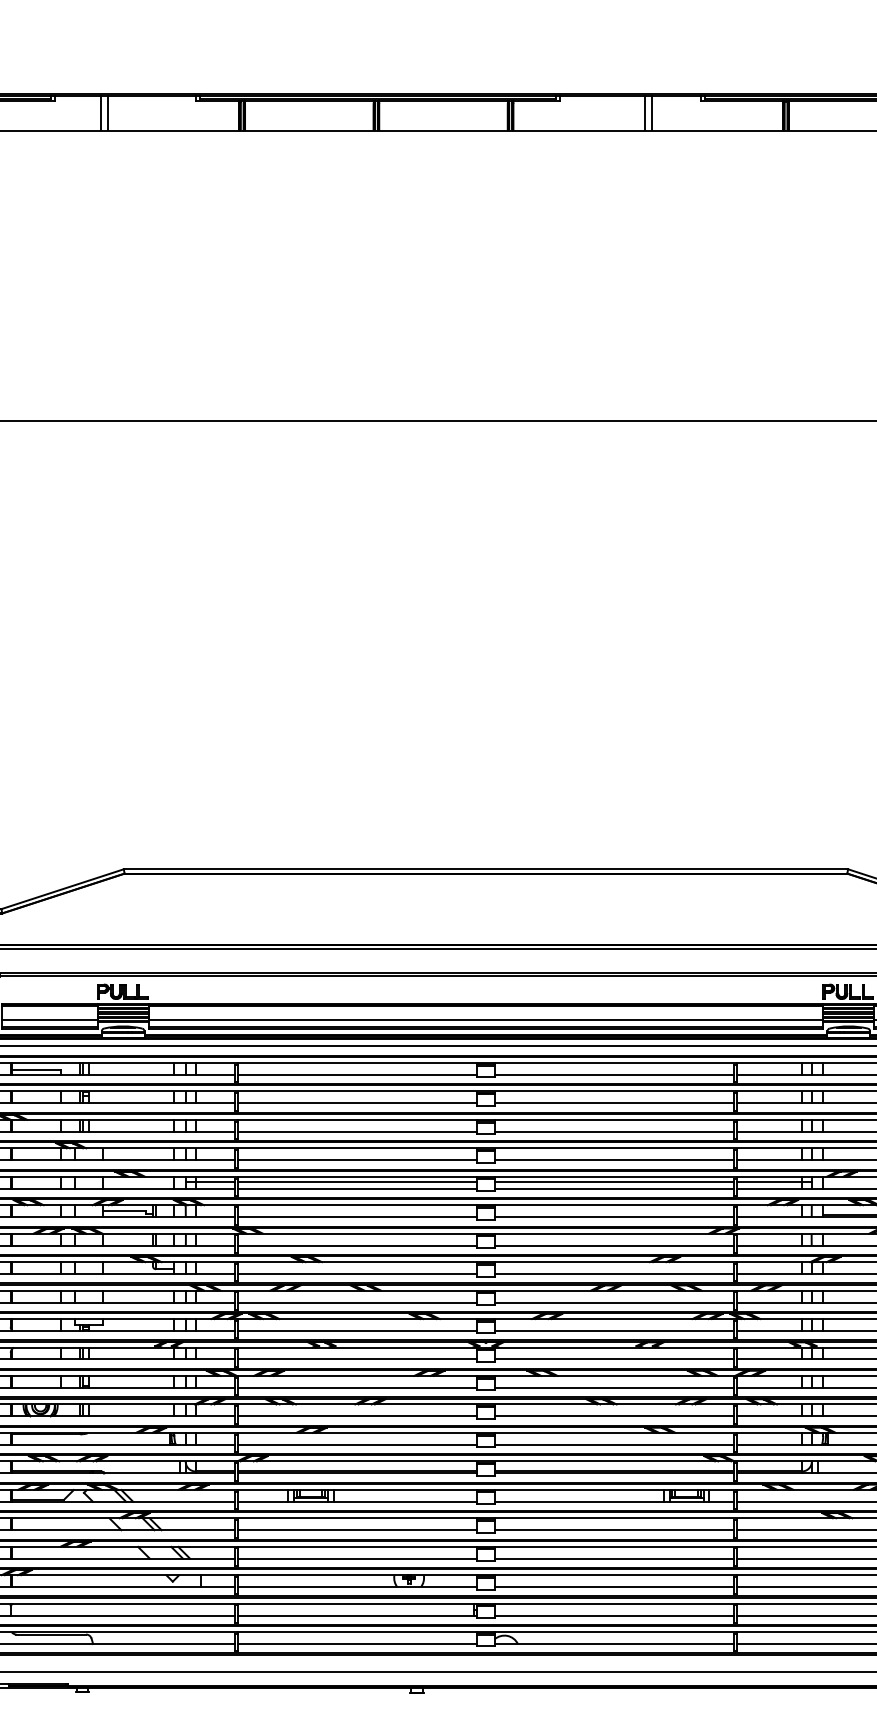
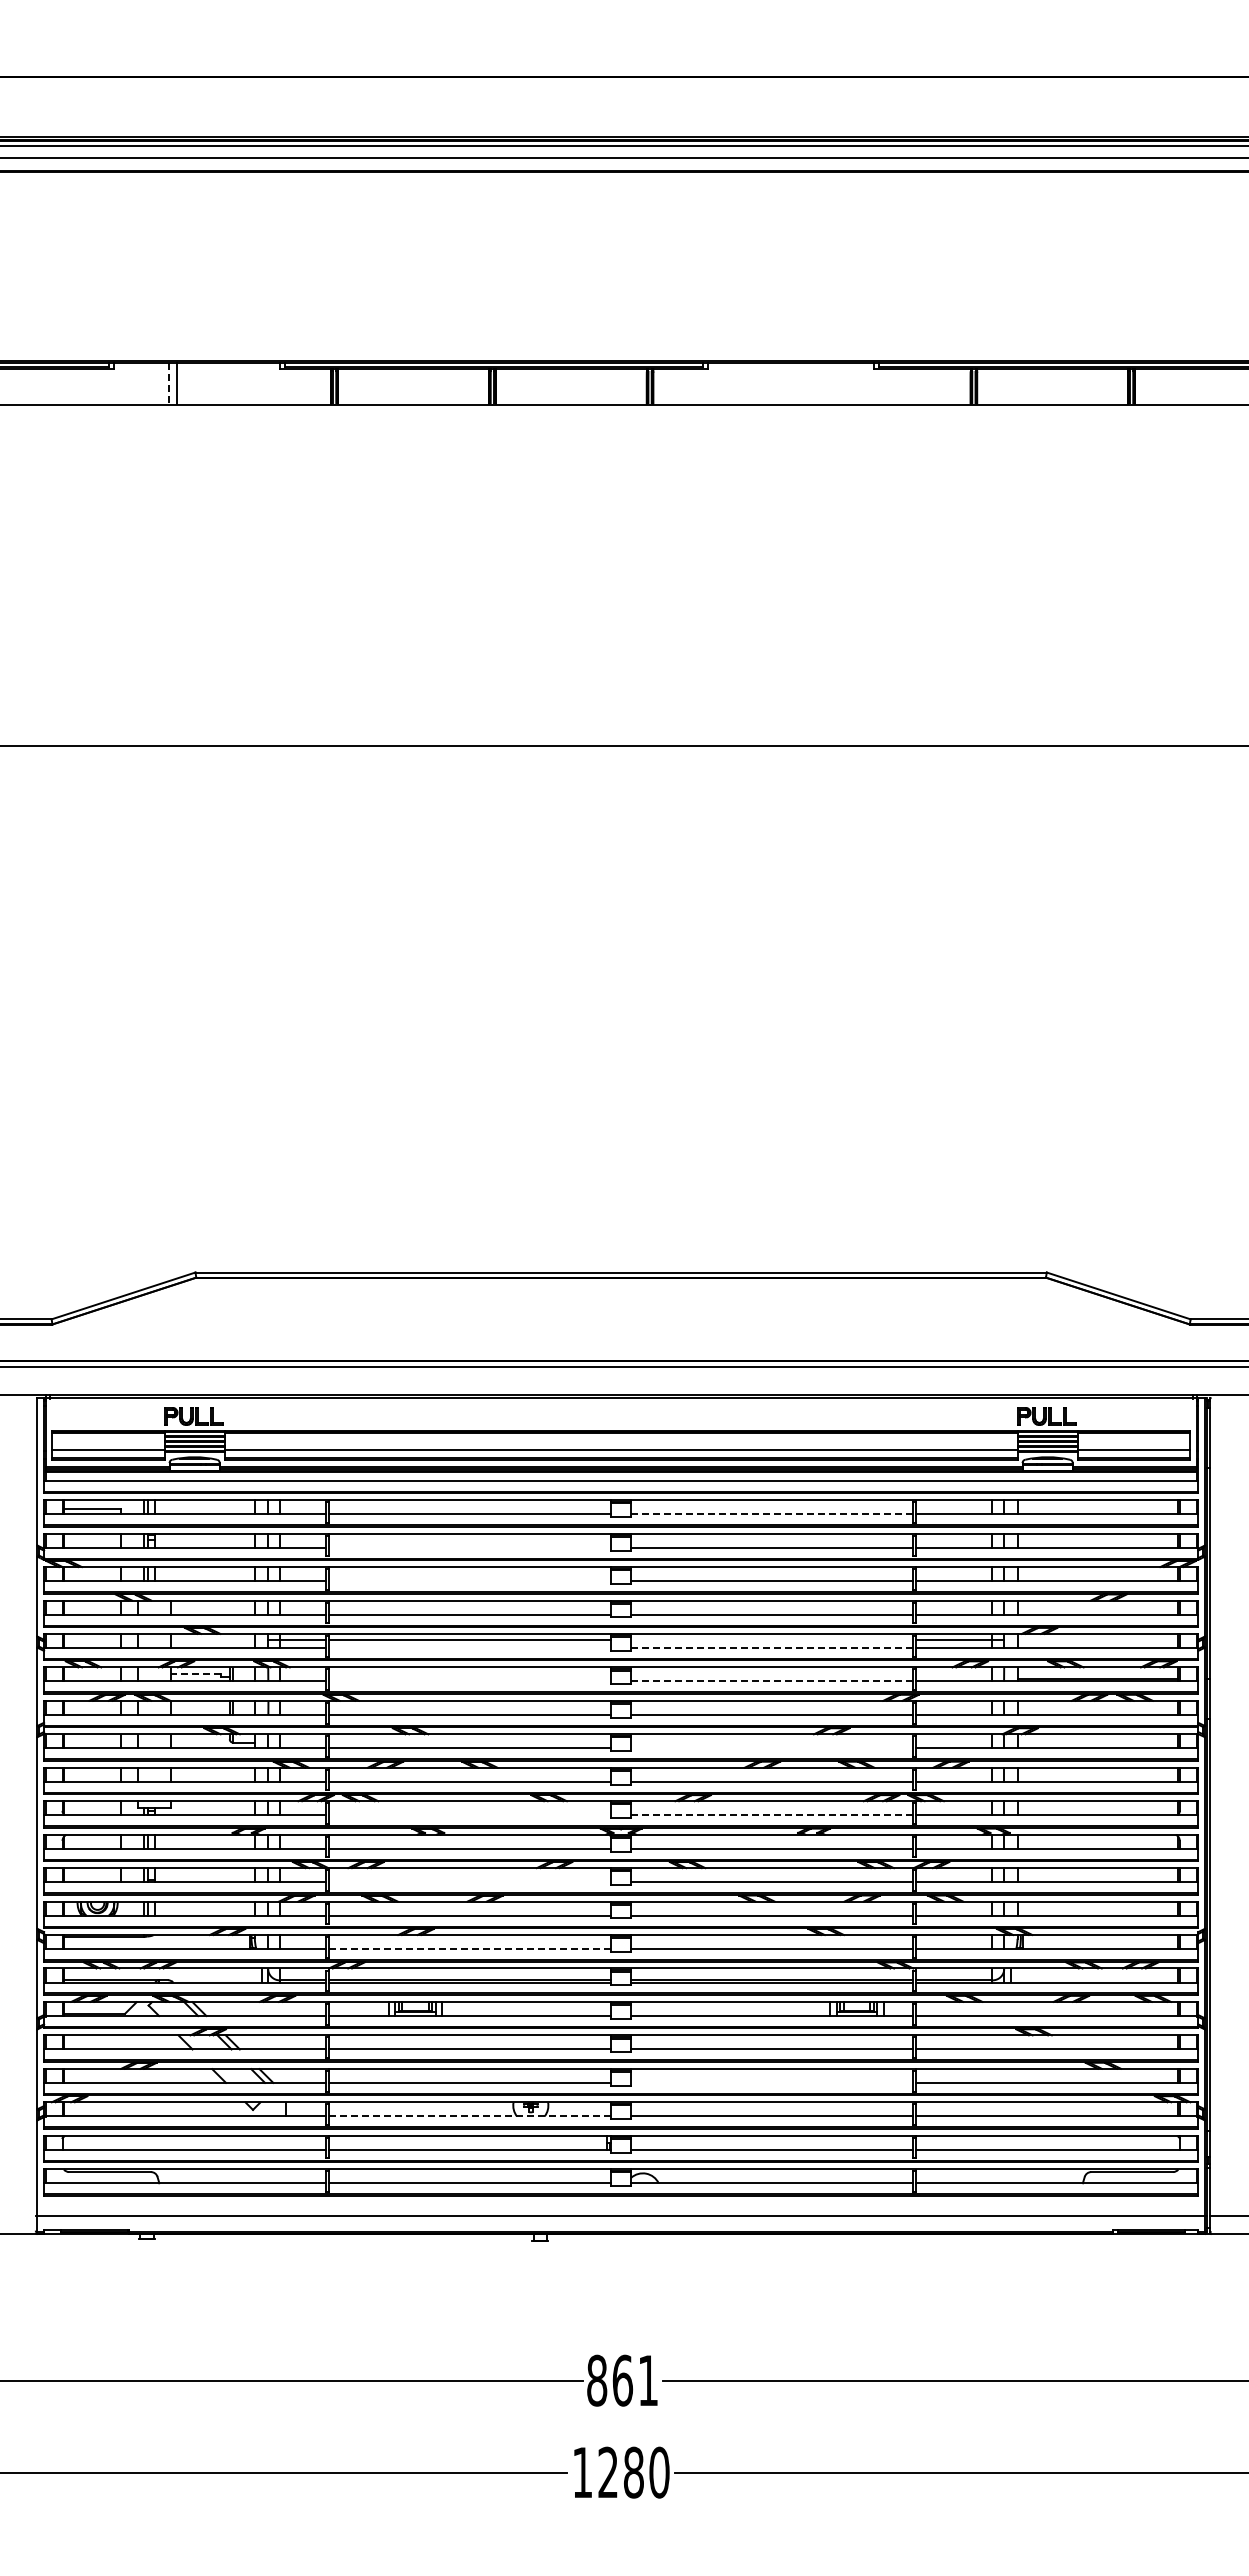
line: (644, 112) -> (807, 383), removed
line: (652, 112) -> (816, 383), removed
line: (100, 113) -> (168, 384), solid -> dashed
line: (614, 1075) -> (772, 1514), solid -> dashed
line: (357, 1103) -> (470, 1547), removed
line: (357, 1132) -> (470, 1581), removed
line: (614, 1182) -> (772, 1640), removed
line: (357, 1189) -> (470, 1648), removed
line: (614, 1189) -> (772, 1648), solid -> dashed
line: (123, 1211) -> (195, 1674), solid -> dashed
line: (357, 1217) -> (470, 1681), removed
line: (614, 1217) -> (772, 1681), solid -> dashed
line: (614, 1274) -> (772, 1748), removed
line: (357, 1331) -> (470, 1815), removed
line: (614, 1331) -> (772, 1815), solid -> dashed
line: (357, 1388) -> (470, 1882), removed
line: (357, 1445) -> (470, 1949), solid -> dashed
line: (614, 1558) -> (772, 2082), removed
line: (357, 1587) -> (470, 2116), solid -> dashed

